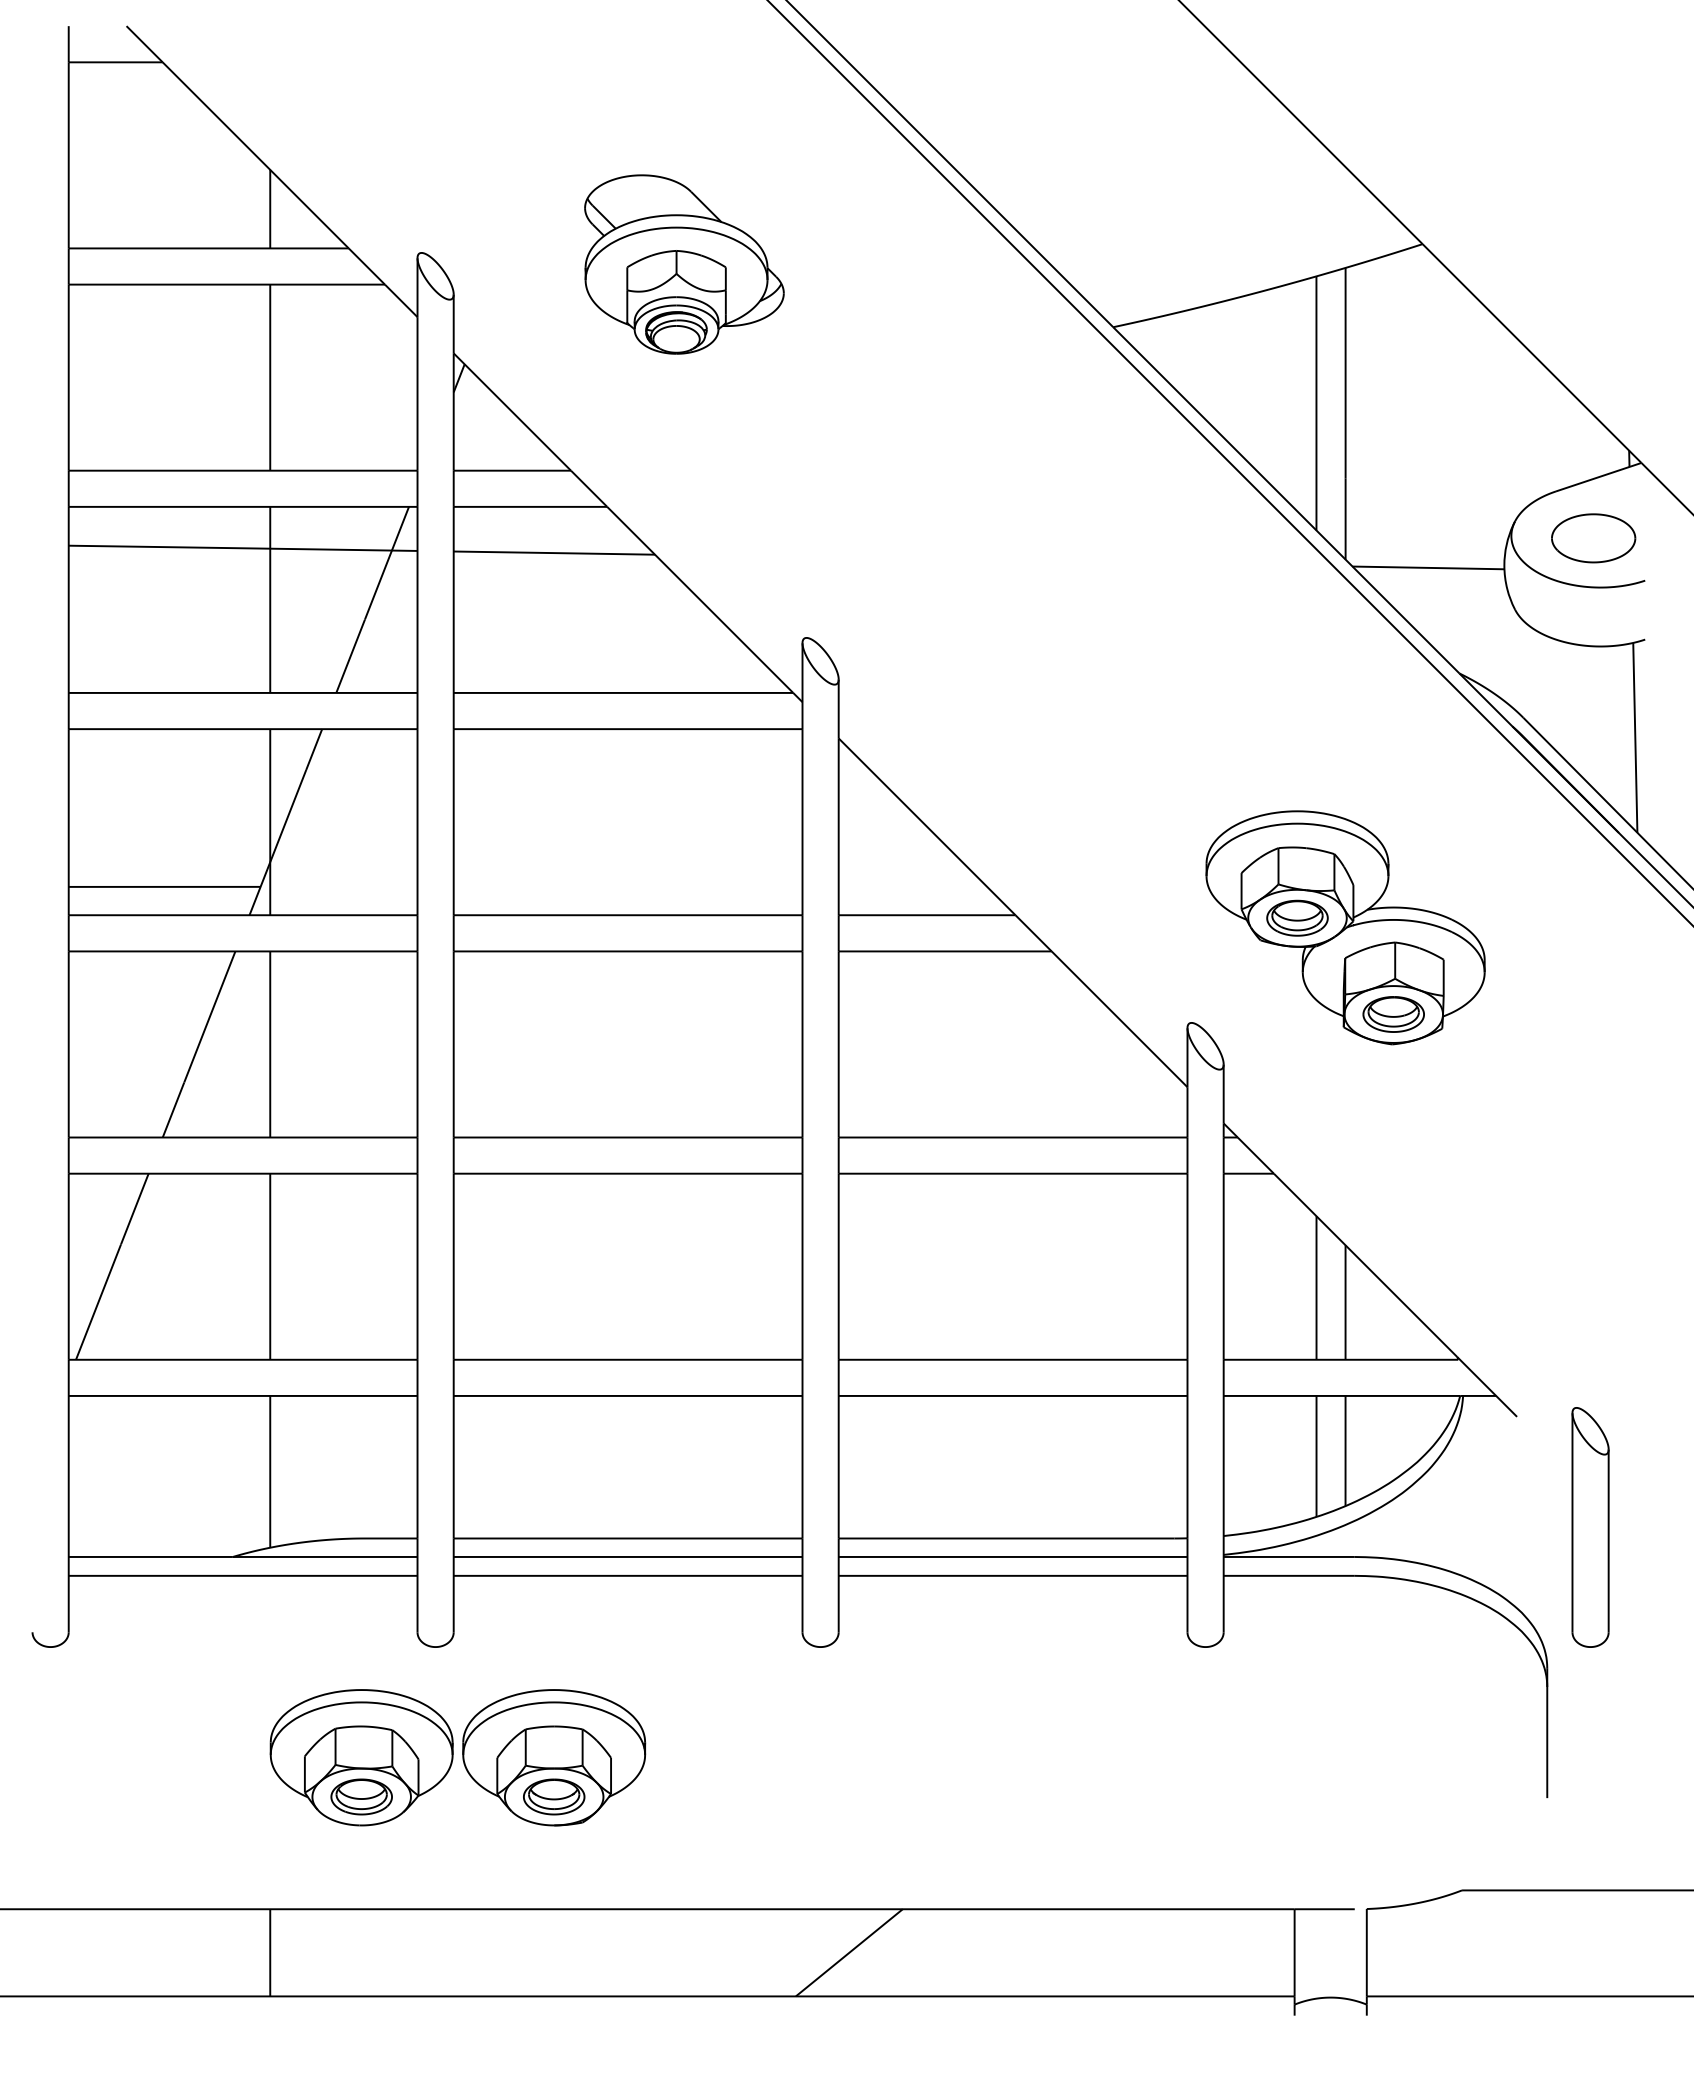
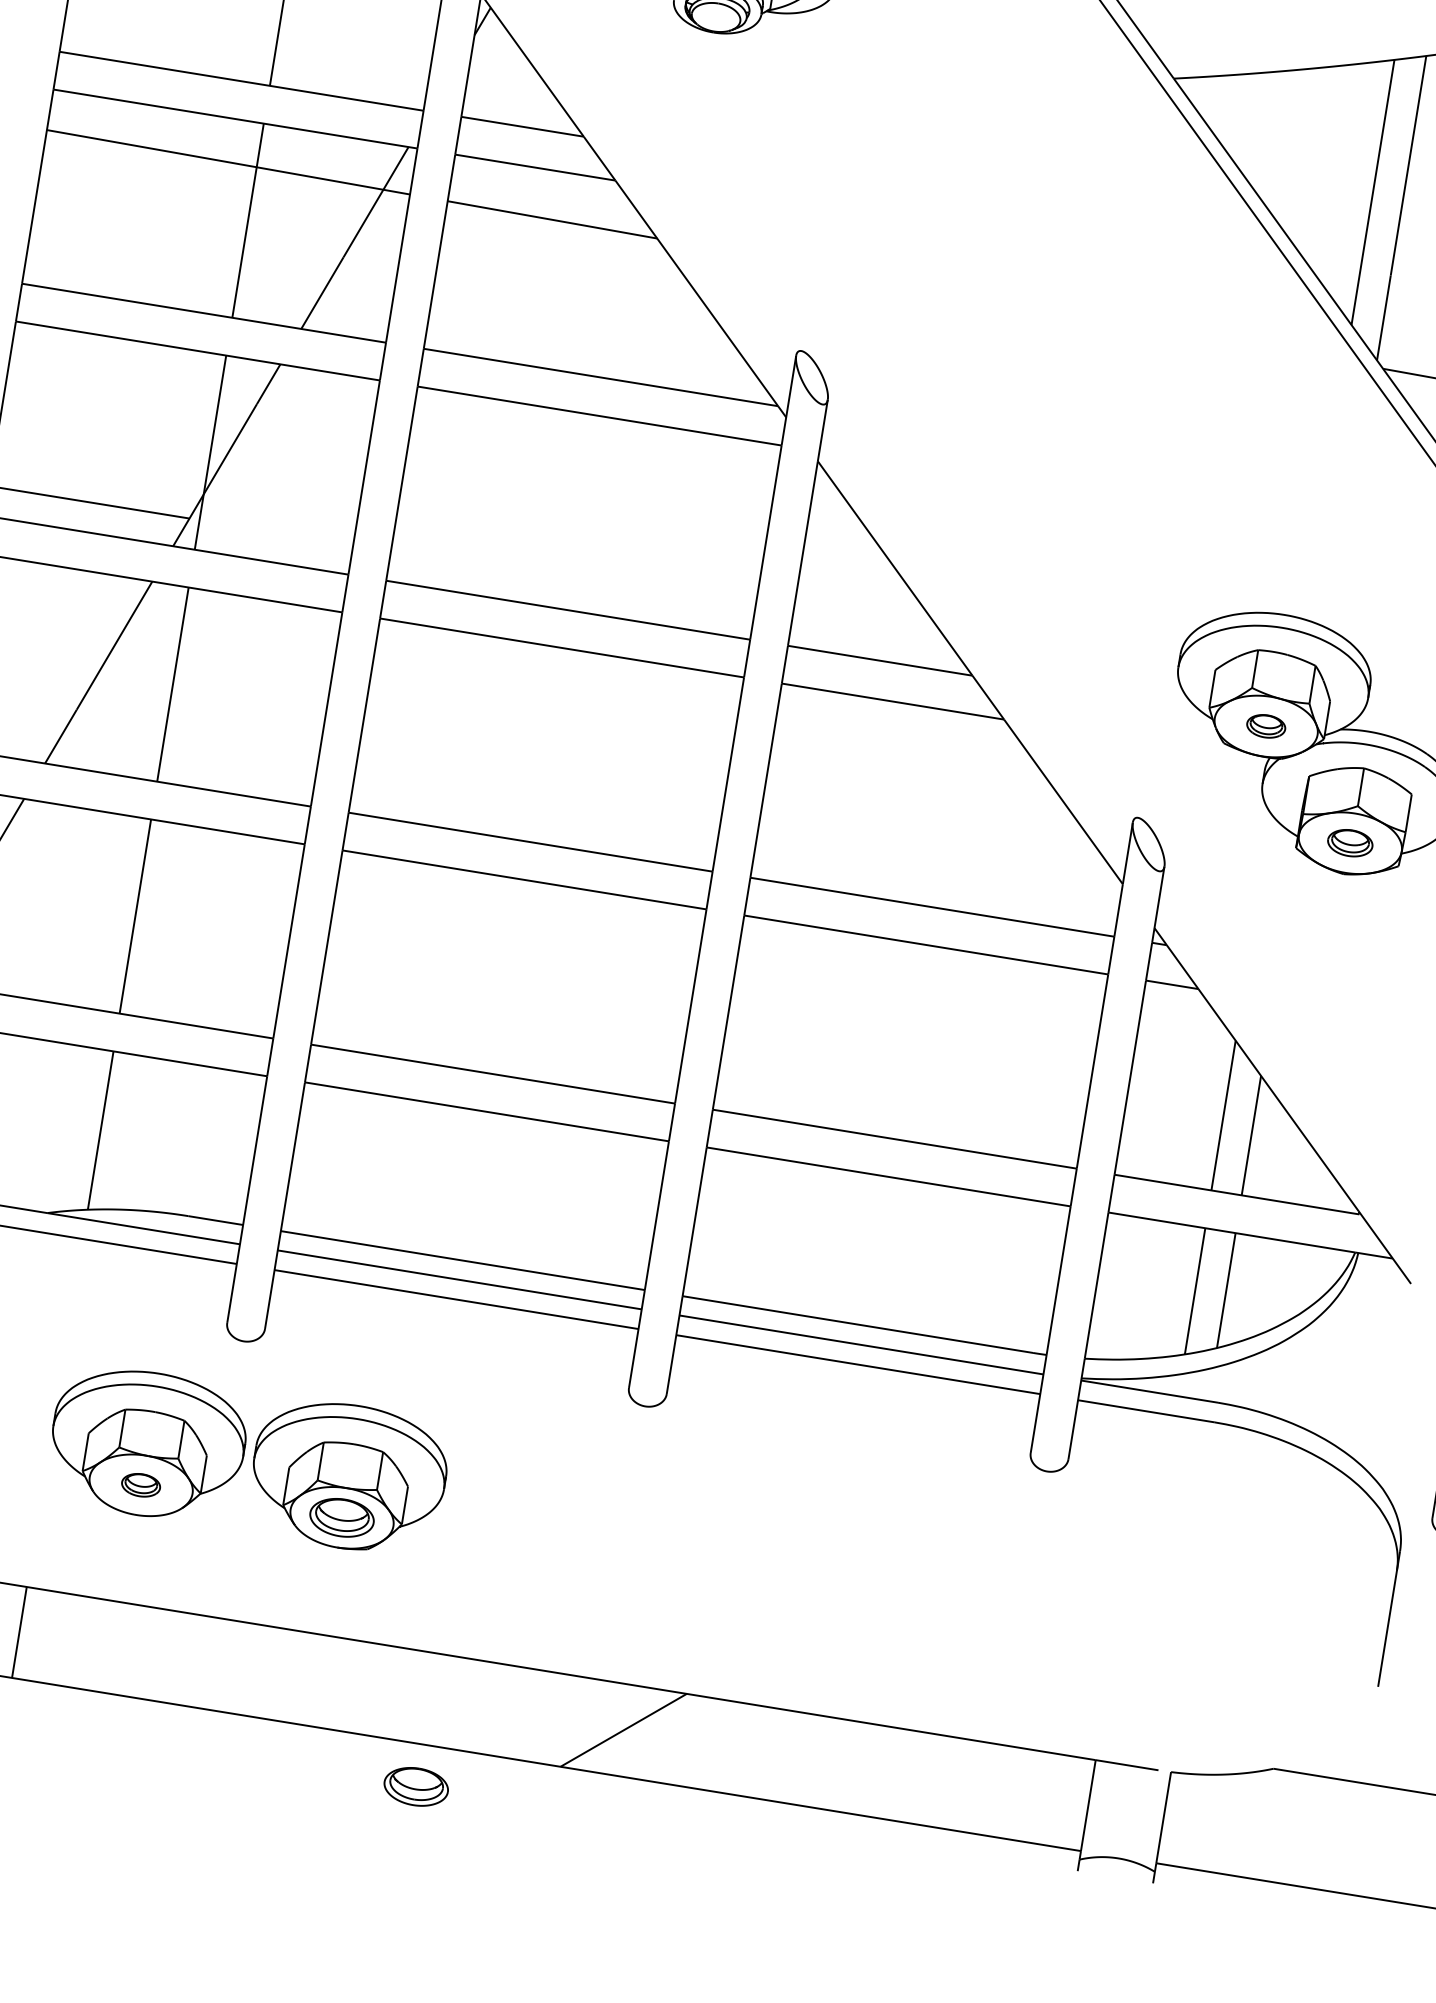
part: (1297, 917) -> (1266, 725), size x0.6
part: (1393, 1014) -> (1350, 843), size x0.7
part: (361, 1796) -> (141, 1484), size x0.6
part: (664, 2036) -> (416, 1786), added

